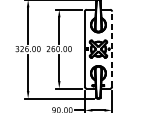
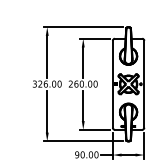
line: (112, 48) -> (144, 83), dashed -> solid

